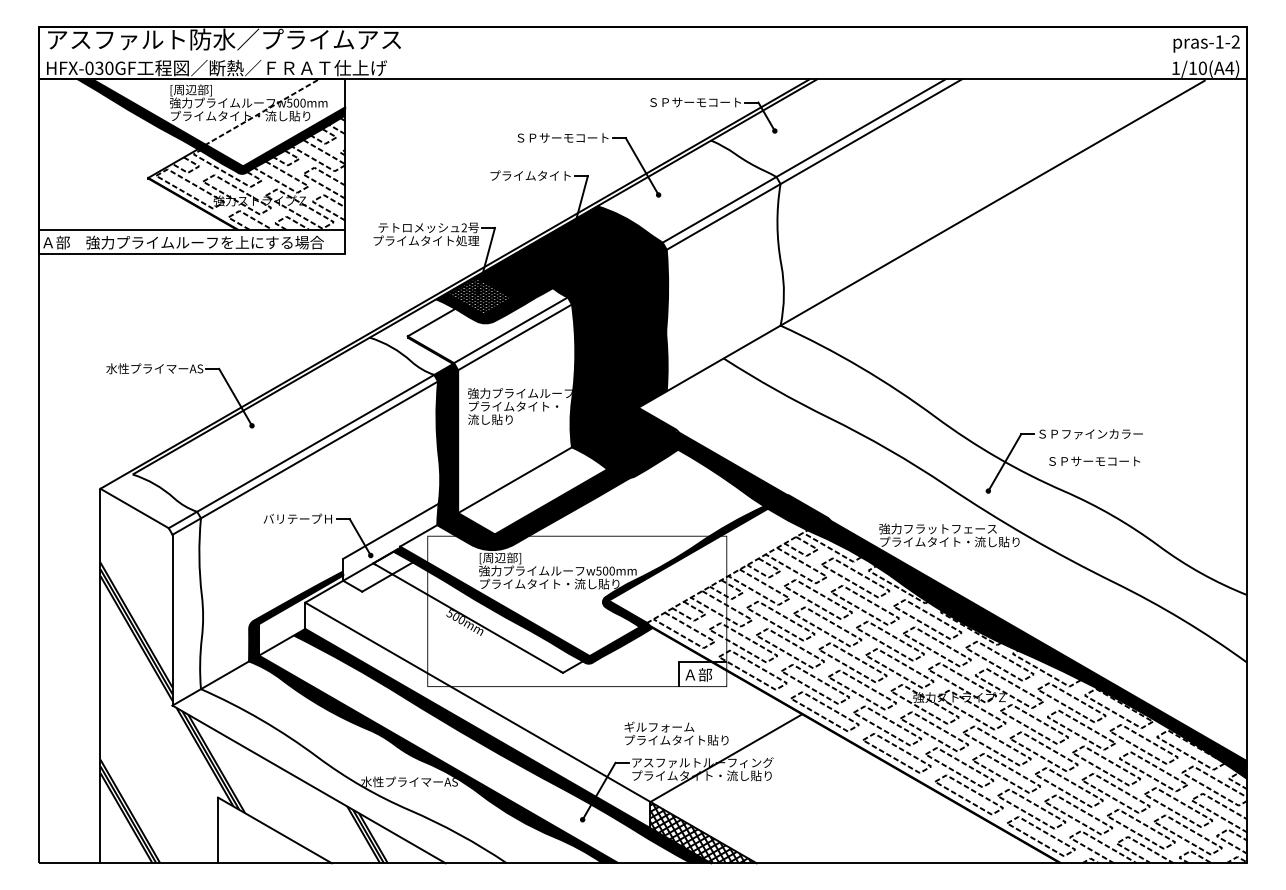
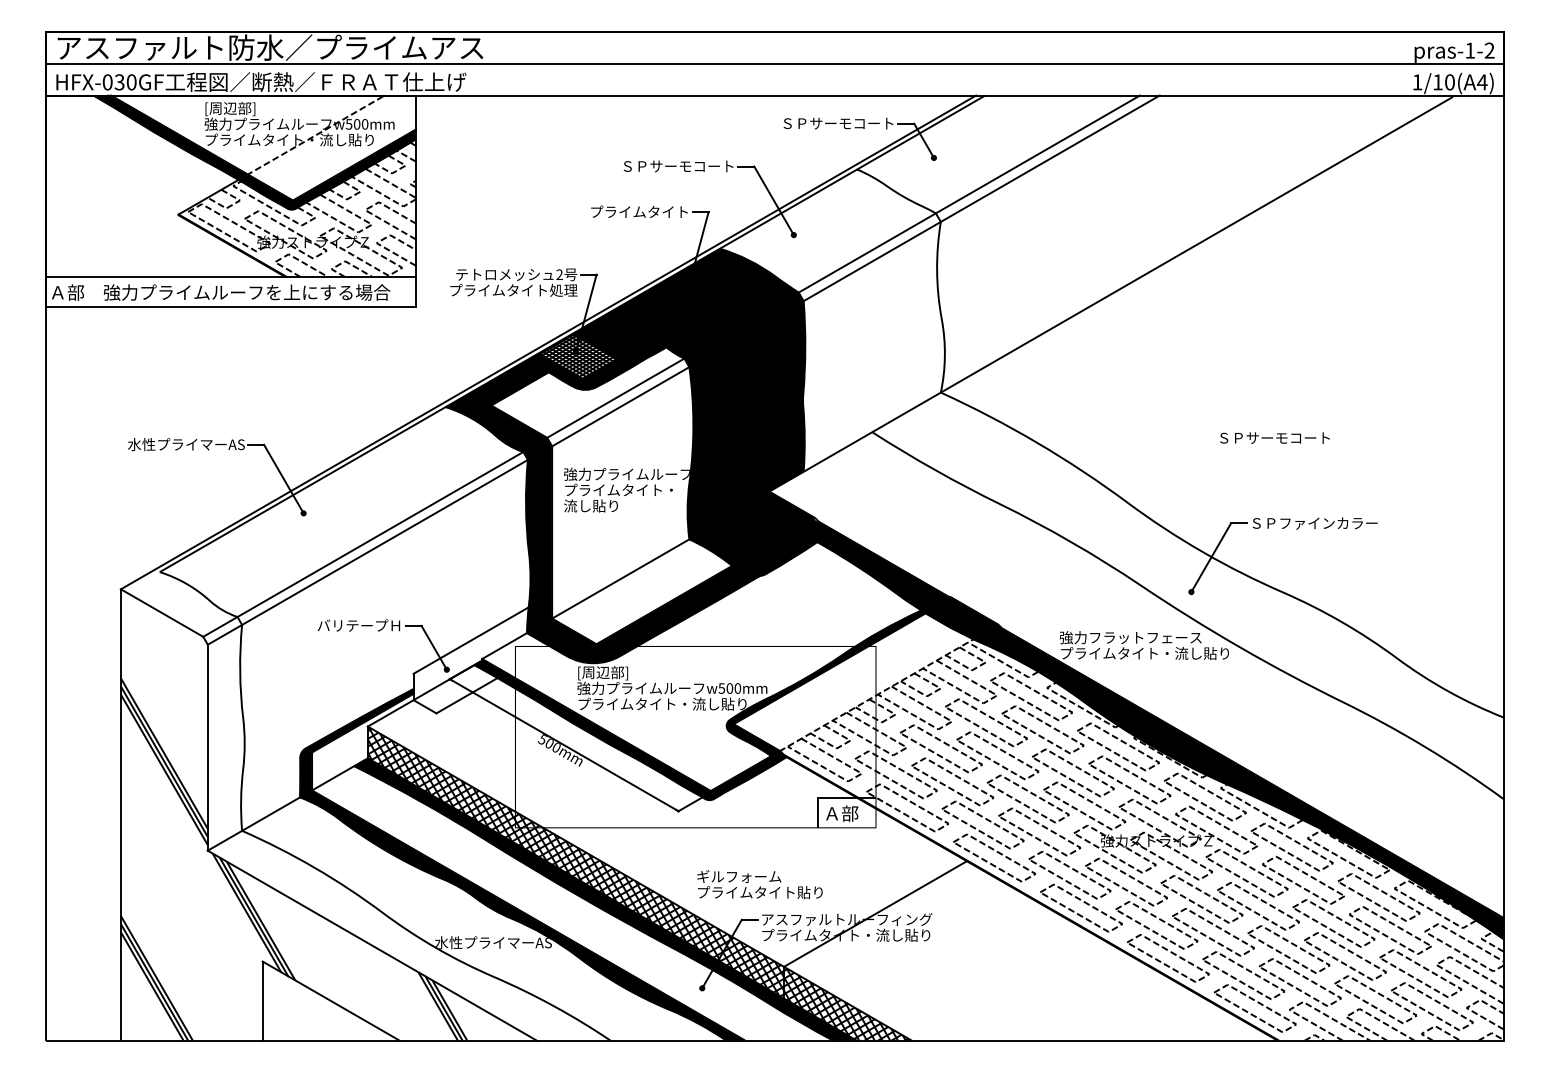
line: (642, 53) -> (774, 64), added
fill: (412, 336) -> (497, 405), added
text: (1094, 461) -> (1274, 438), moved
hatch: (477, 714) -> (575, 861), added
text: (676, 733) -> (759, 884), moved

